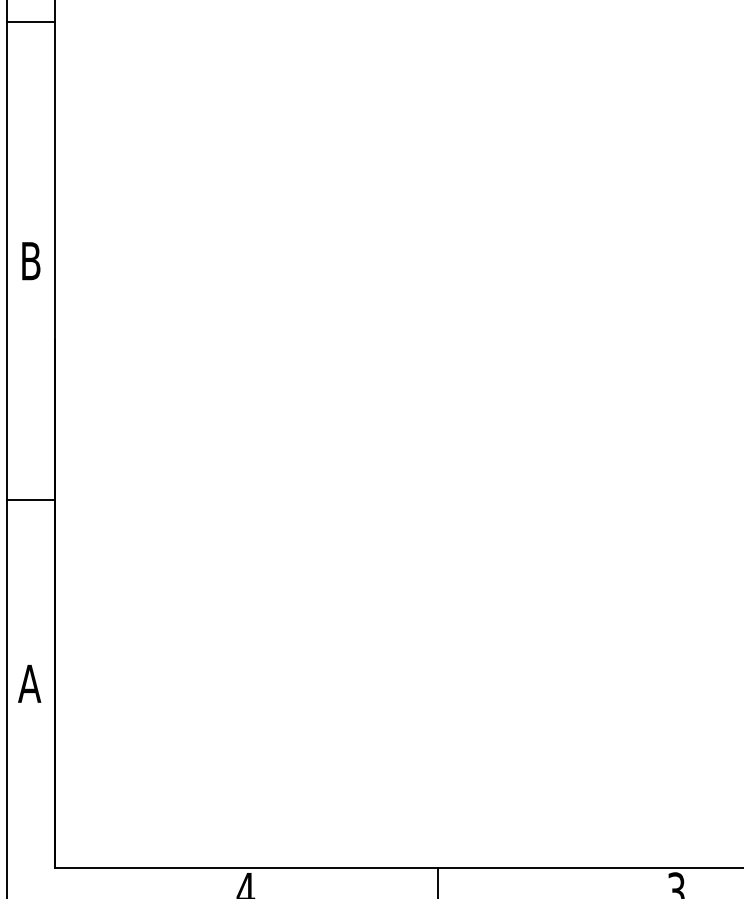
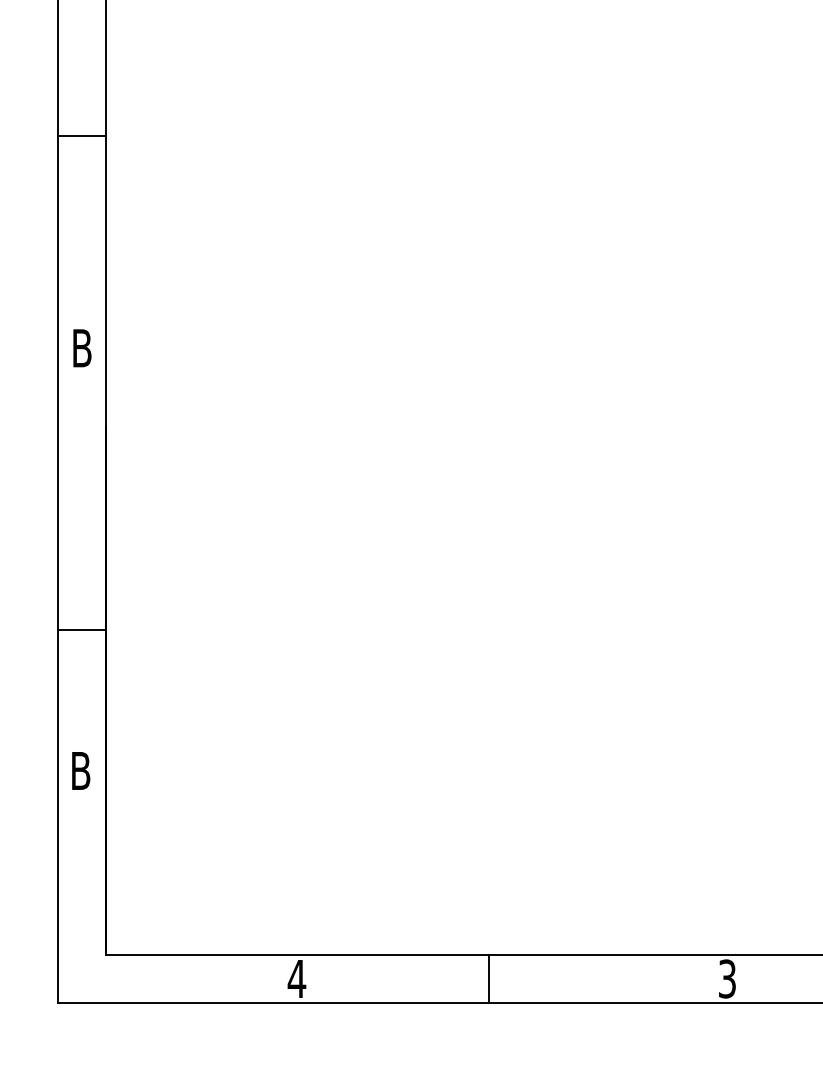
line: (31, 21) -> (82, 135), moved
line: (31, 500) -> (82, 630), moved
text: (29, 683) -> (80, 770), A -> B

